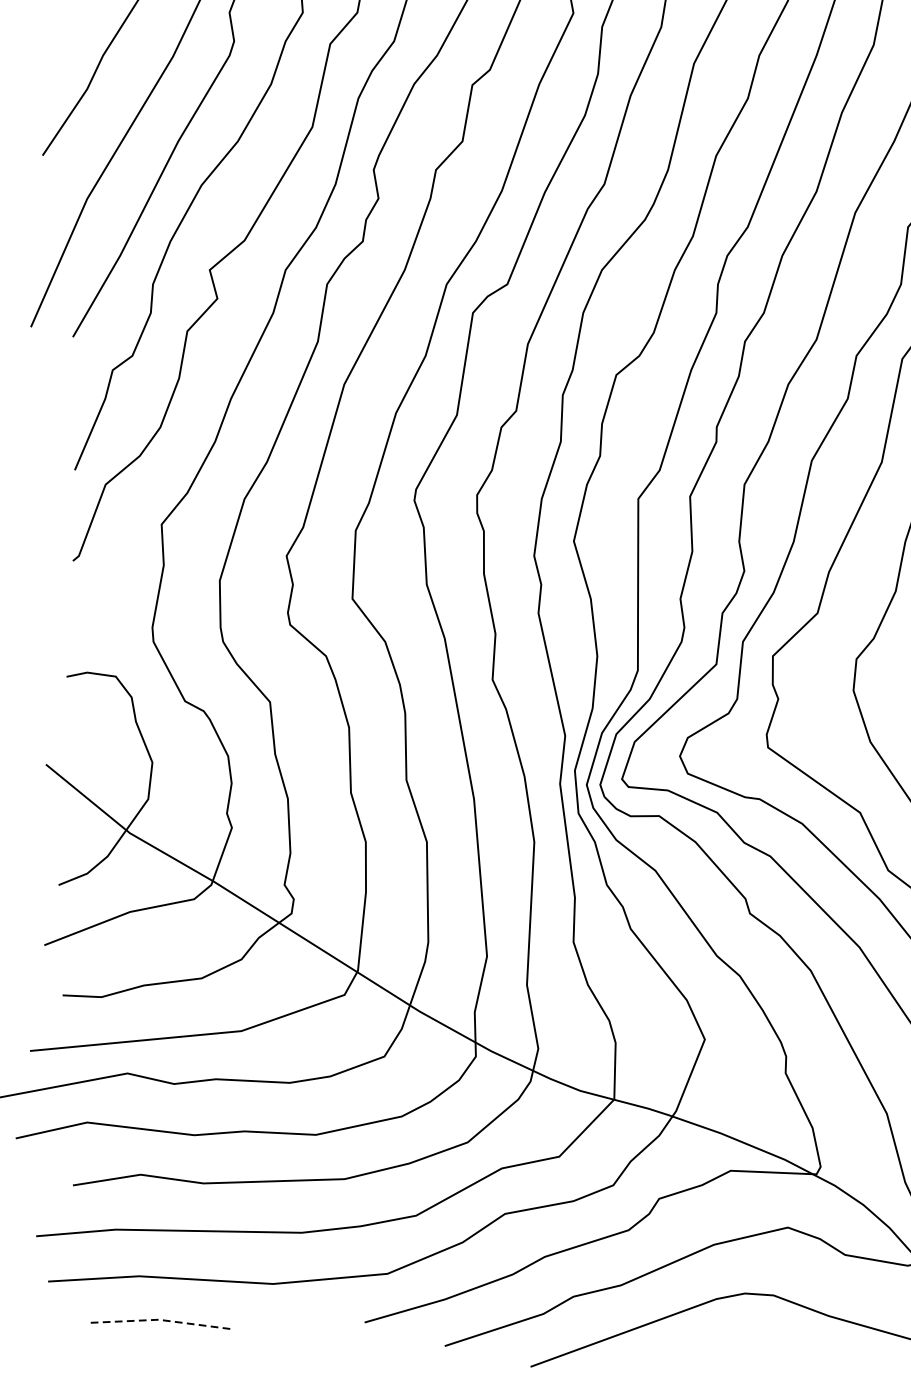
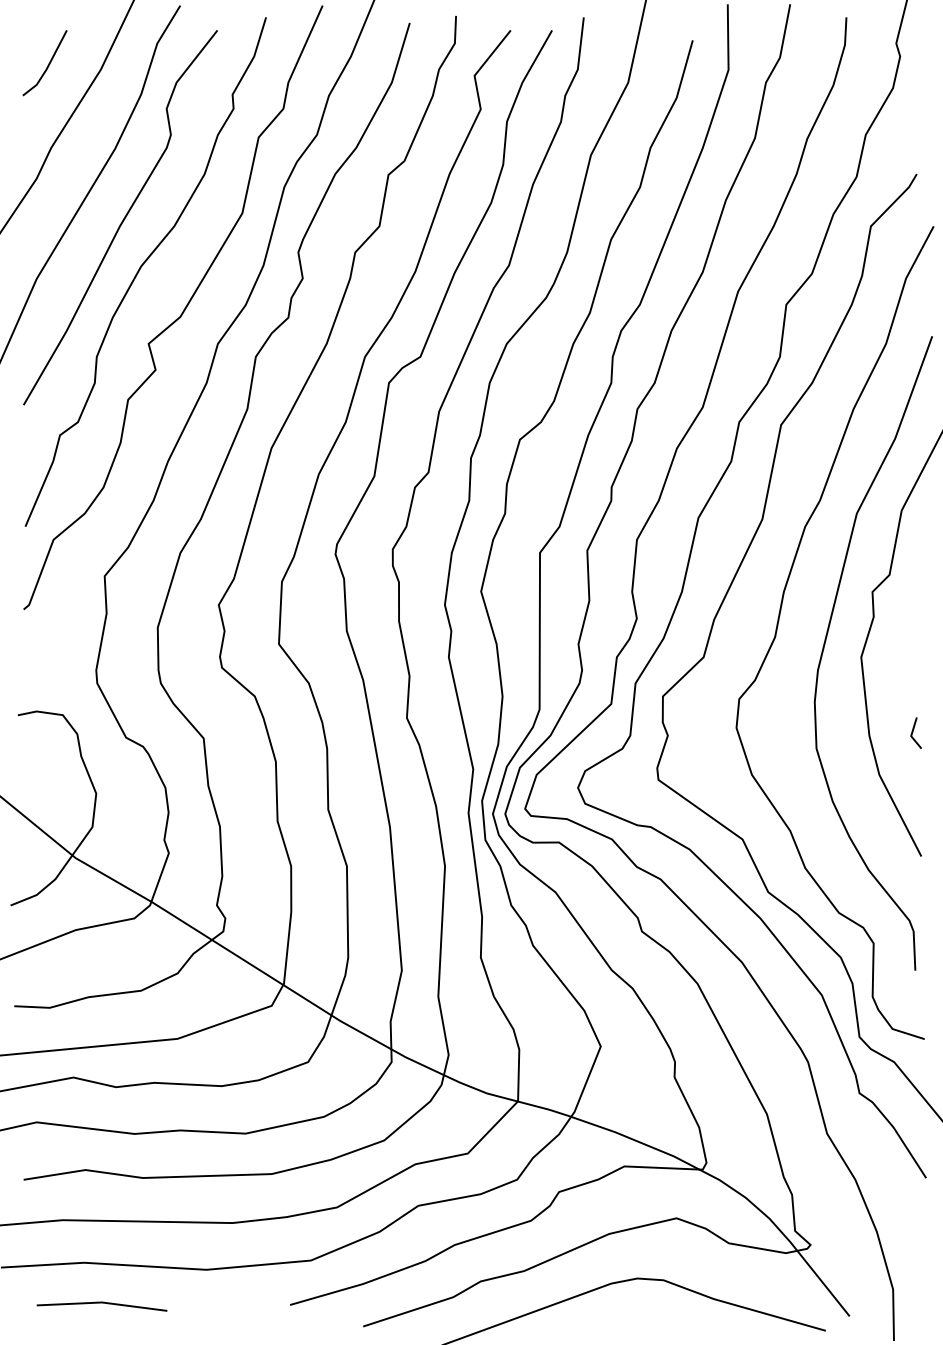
line: (159, 1319) -> (102, 1302), dashed -> solid

